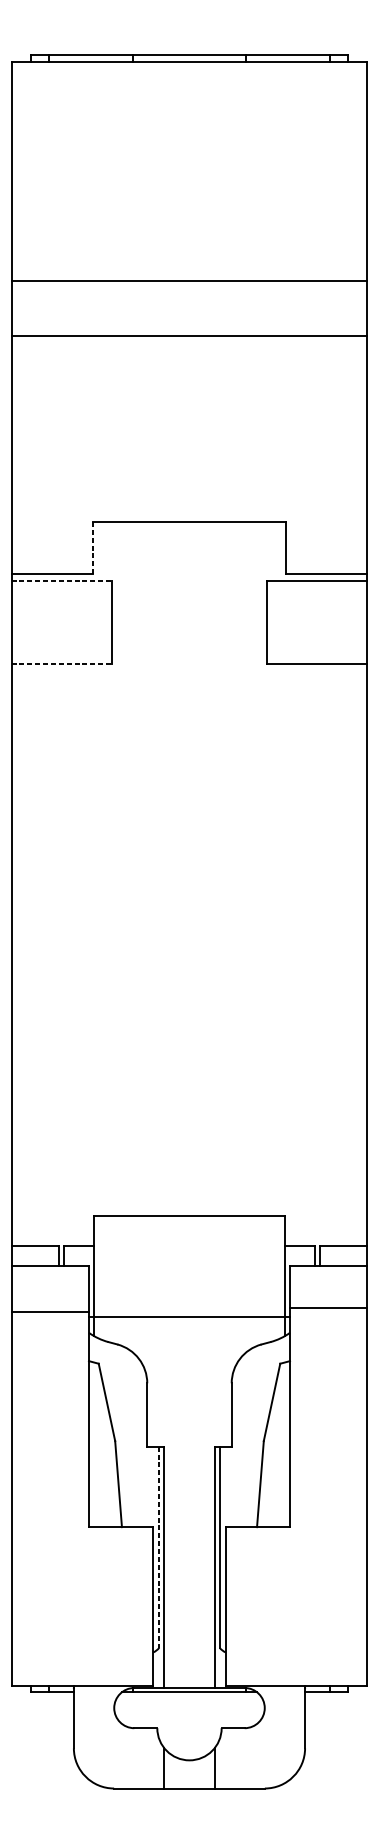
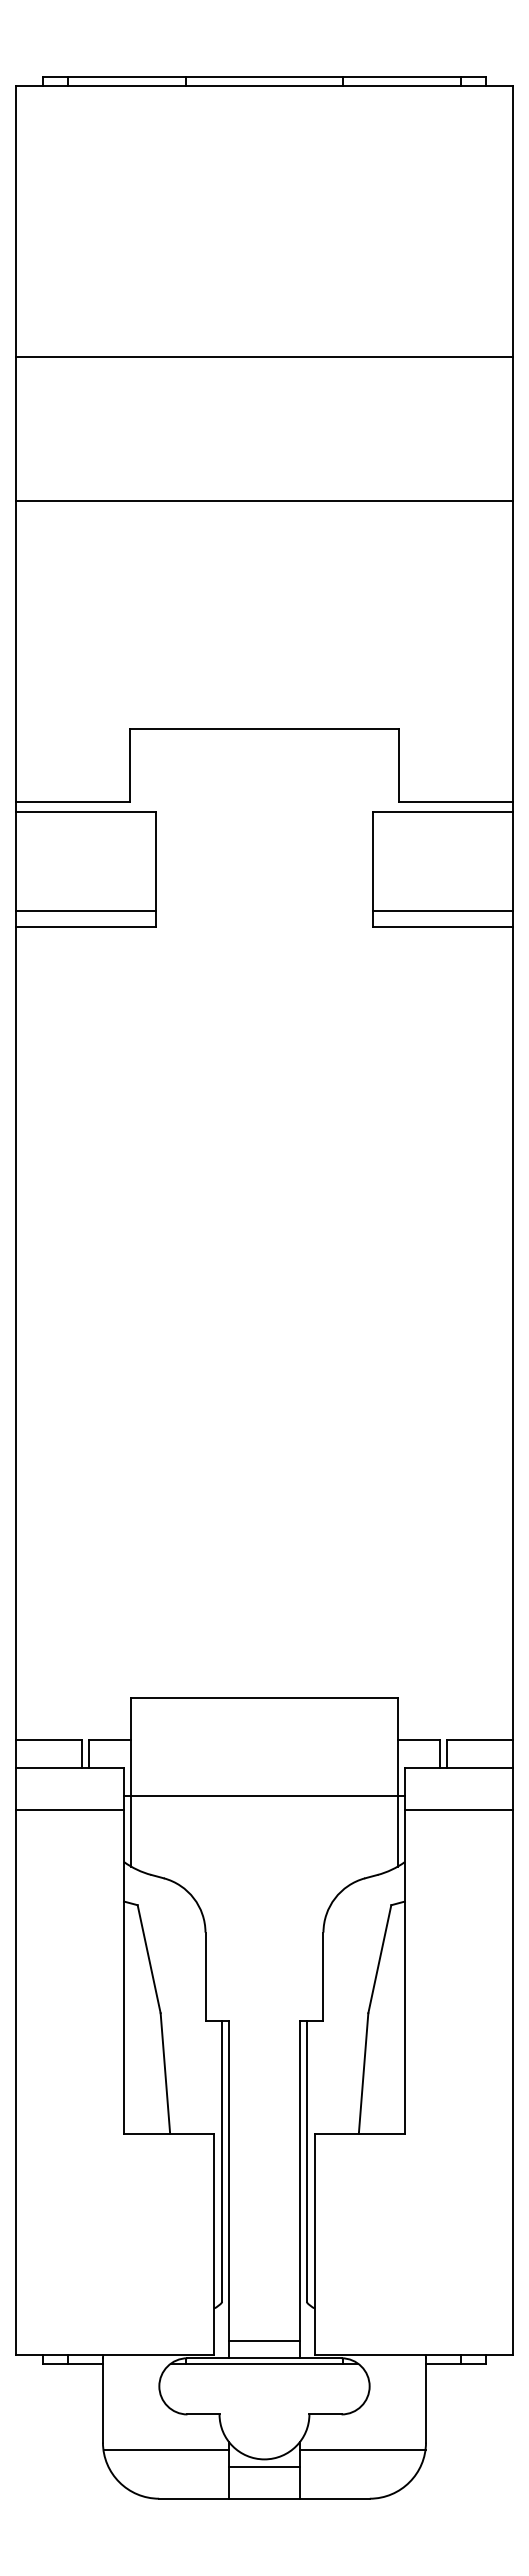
line: (189, 281) -> (264, 356), moved
line: (189, 336) -> (264, 501), moved
line: (92, 548) -> (129, 765), dashed -> solid
line: (62, 581) -> (86, 812), dashed -> solid
line: (61, 652) -> (85, 911), added
line: (316, 652) -> (442, 911), added
line: (62, 663) -> (86, 926), dashed -> solid
line: (328, 1308) -> (458, 1810), moved
line: (49, 1311) -> (69, 1810), moved
line: (189, 1316) -> (264, 1796), moved
line: (159, 1547) -> (222, 2162), dashed -> solid
line: (189, 1675) -> (264, 2341), added
line: (119, 1754) -> (166, 2450), added
line: (259, 1754) -> (362, 2450), added
line: (189, 1765) -> (264, 2466), added

